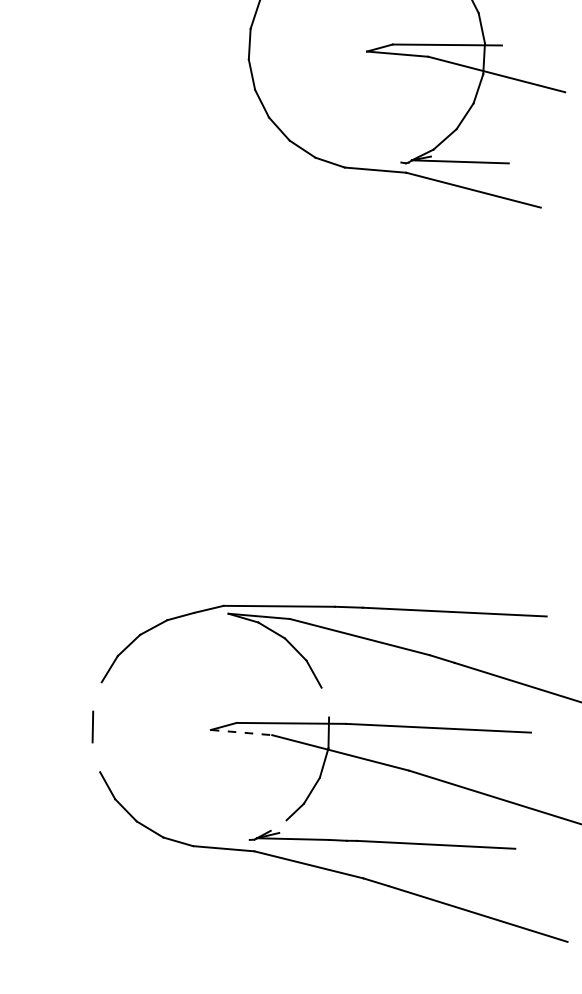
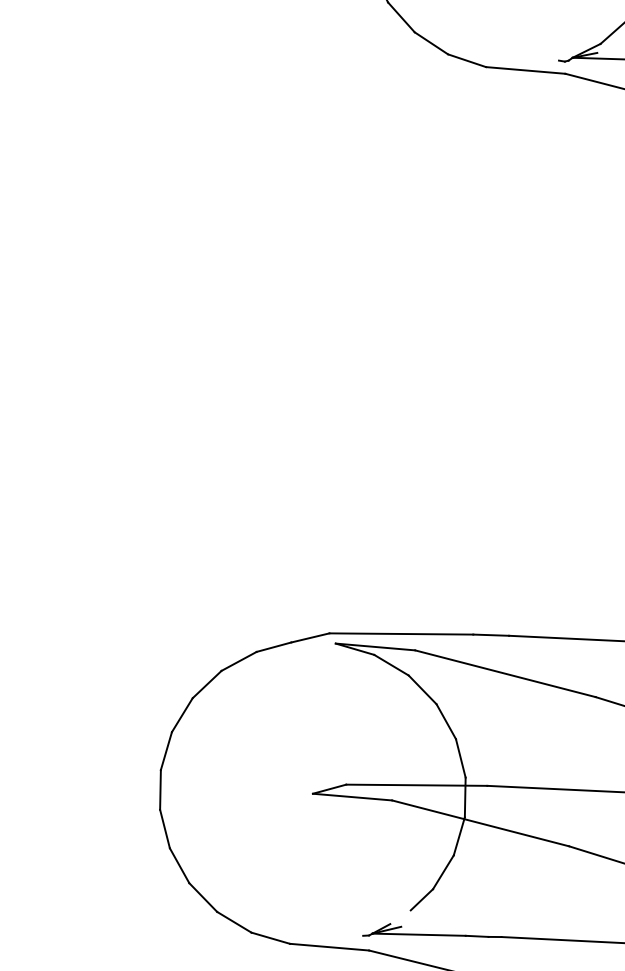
line: (97, 696) -> (166, 750), added
line: (325, 702) -> (461, 758), added
line: (241, 732) -> (352, 797), dashed -> solid
line: (96, 757) -> (165, 829), added

